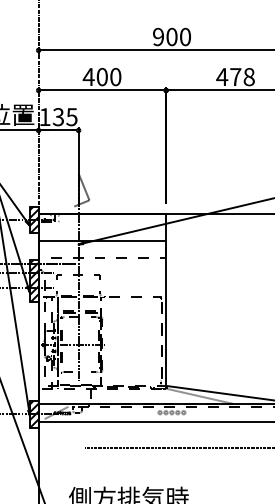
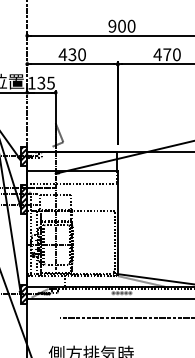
text: (102, 76) -> (72, 54), 400 -> 430
text: (248, 76) -> (176, 54), 478 -> 470

